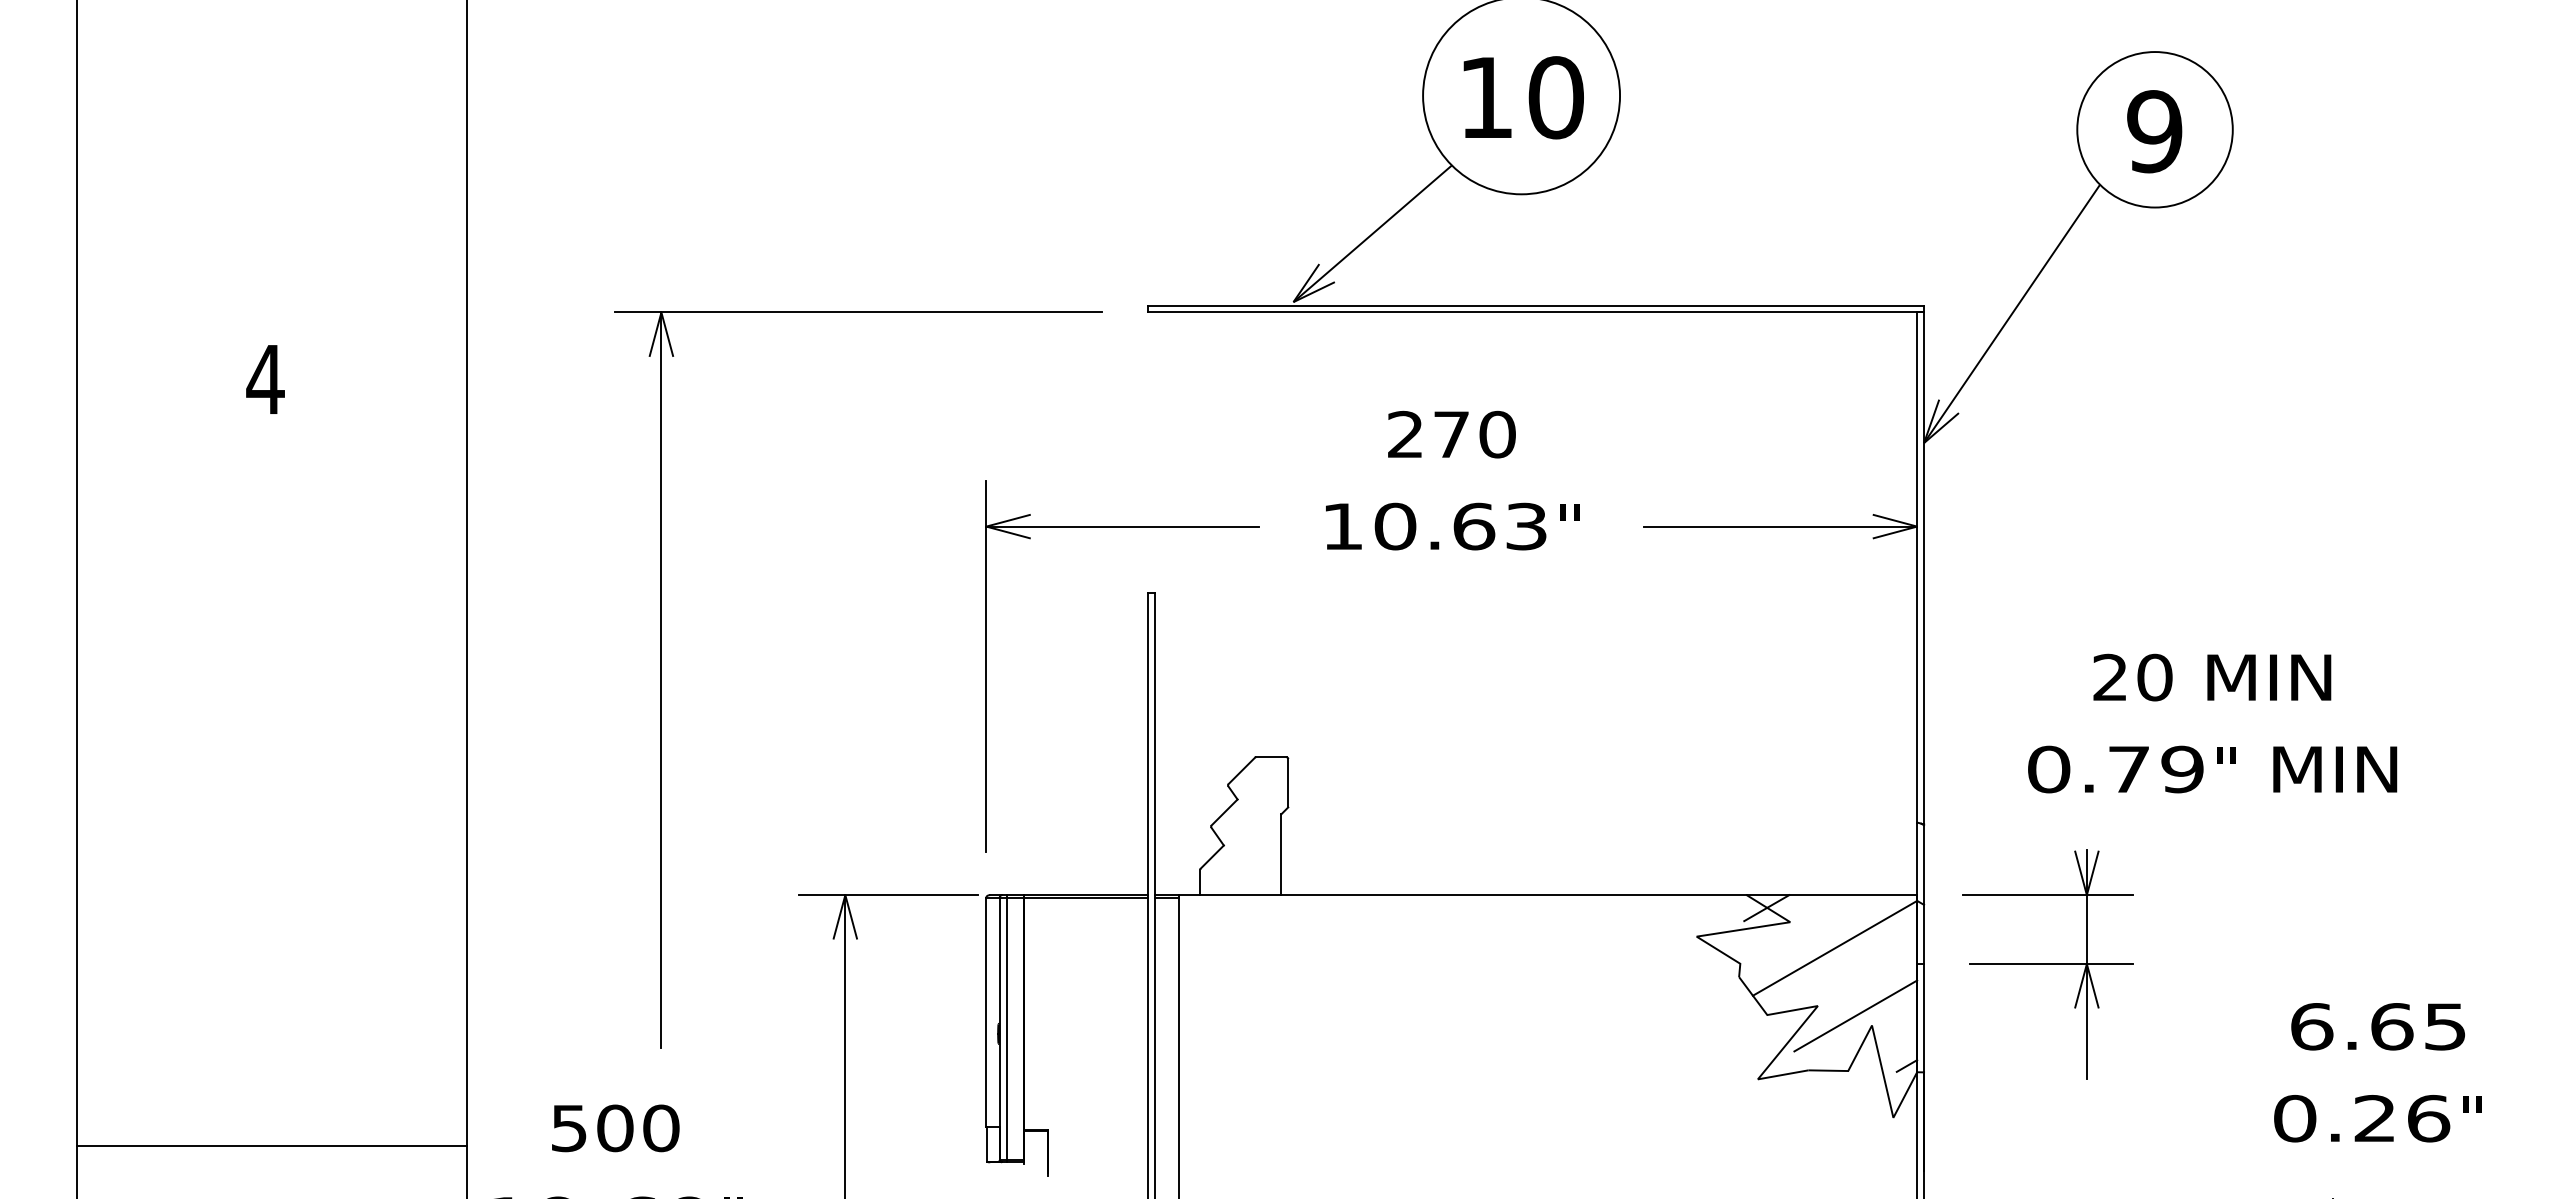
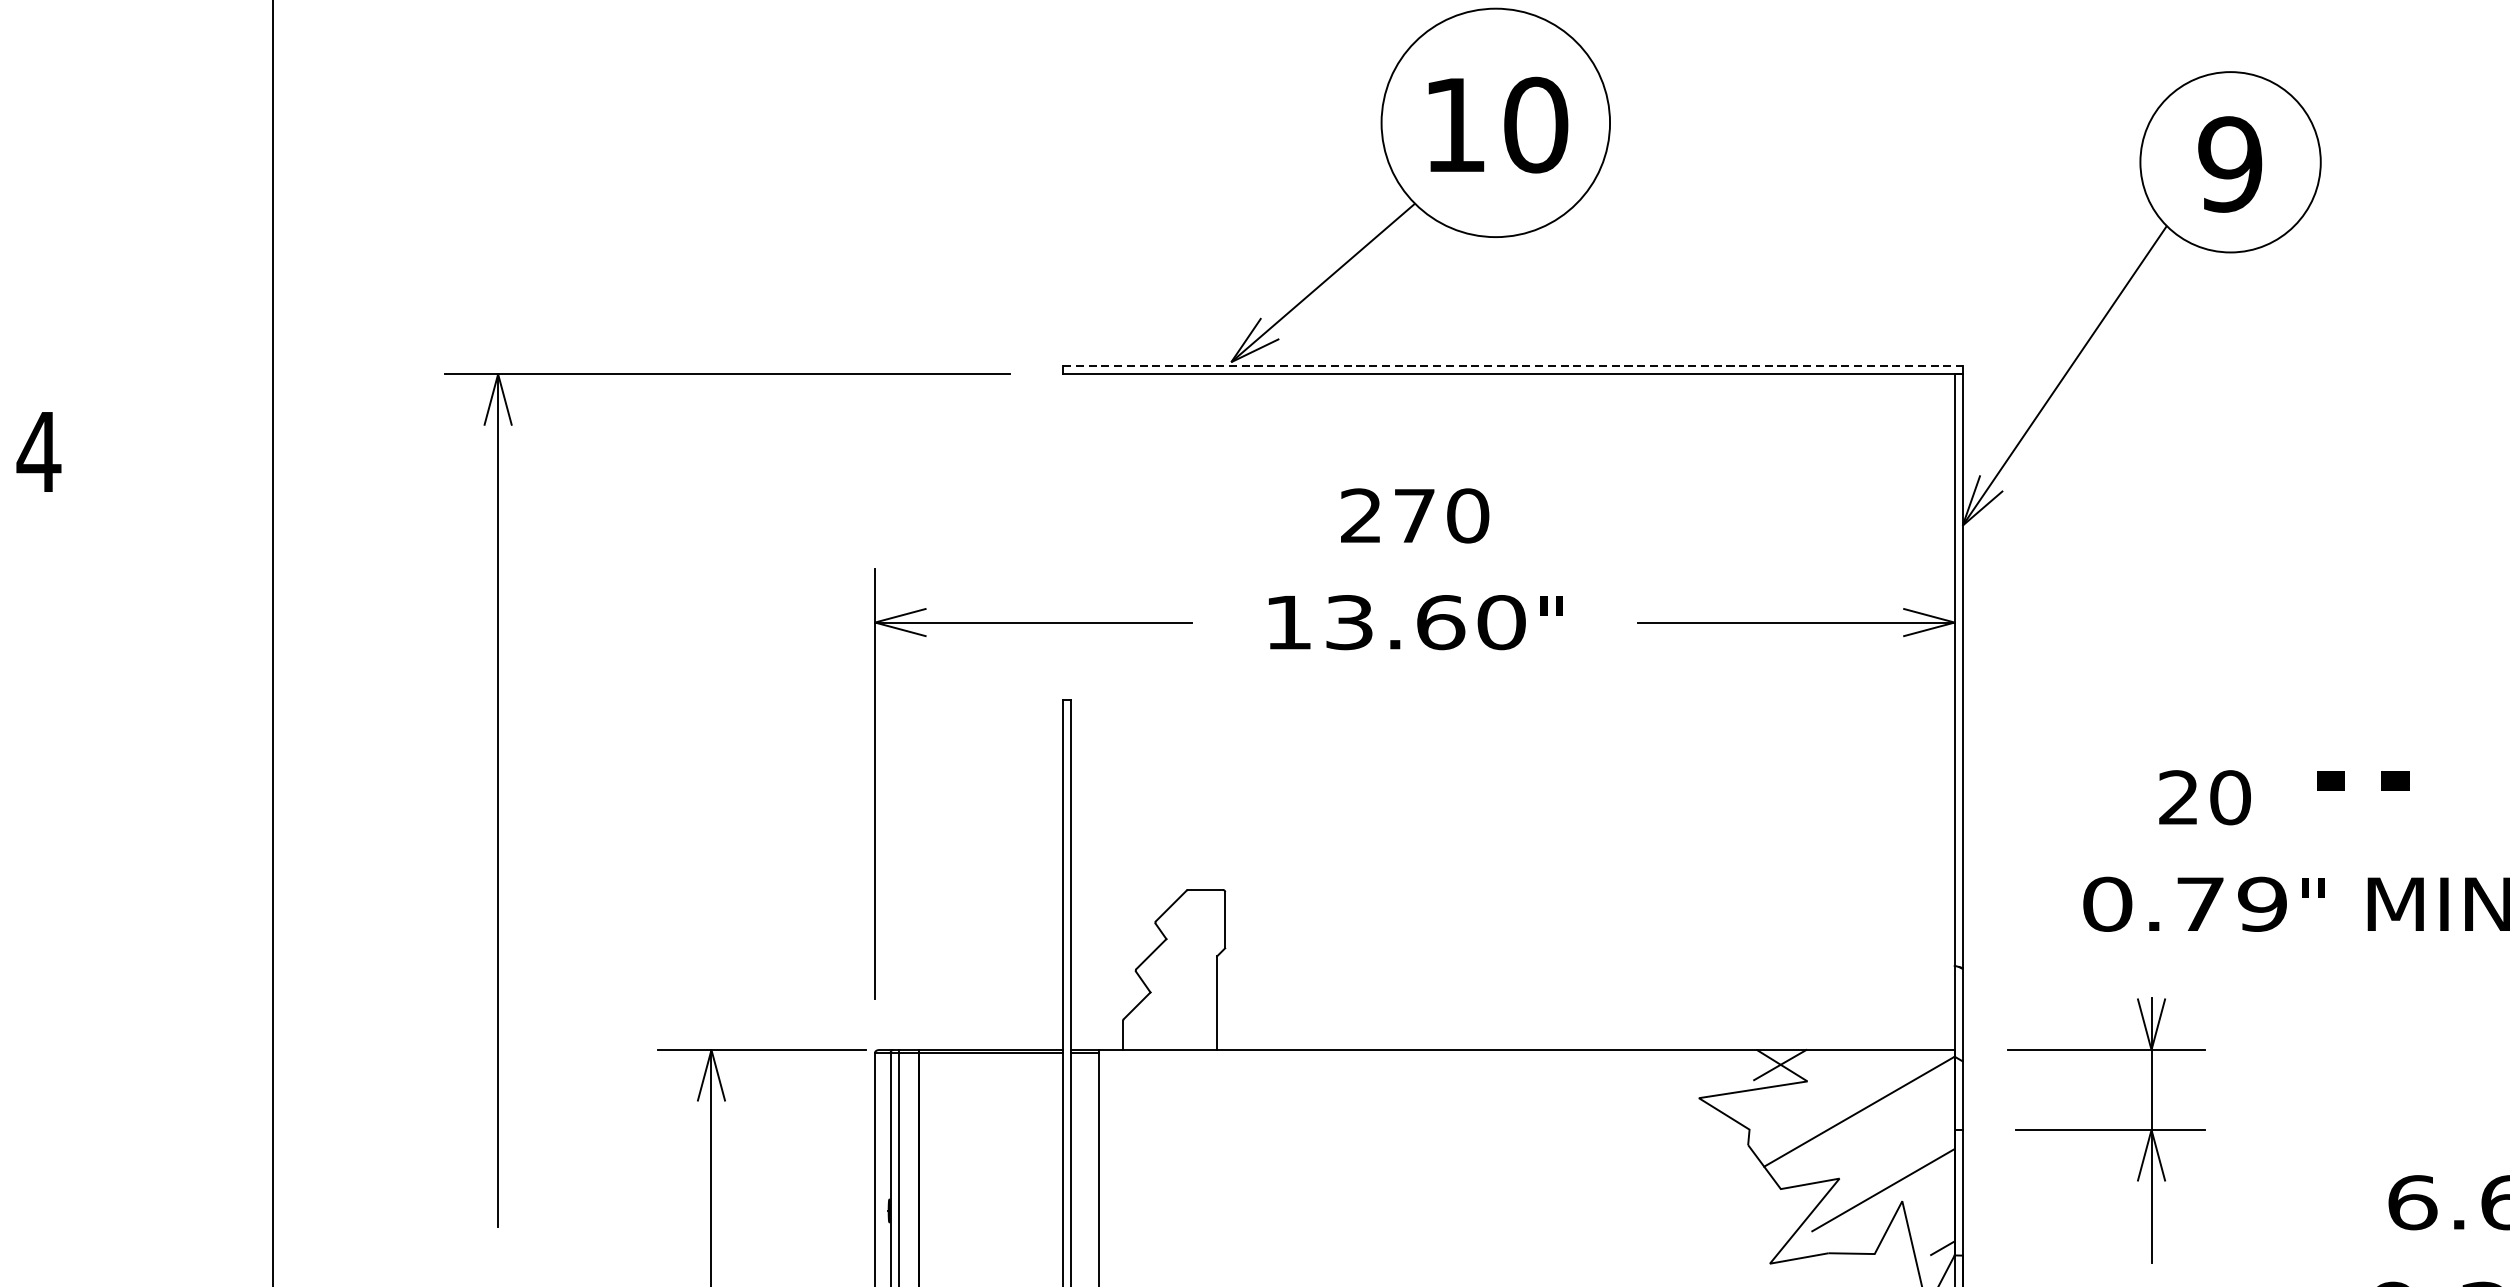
line: (1536, 305) -> (1513, 366), solid -> dashed
text: (1460, 526) -> (1424, 622), 10.63 -> 13.60
text: (2269, 677) -> (2363, 797), MIN -> "

